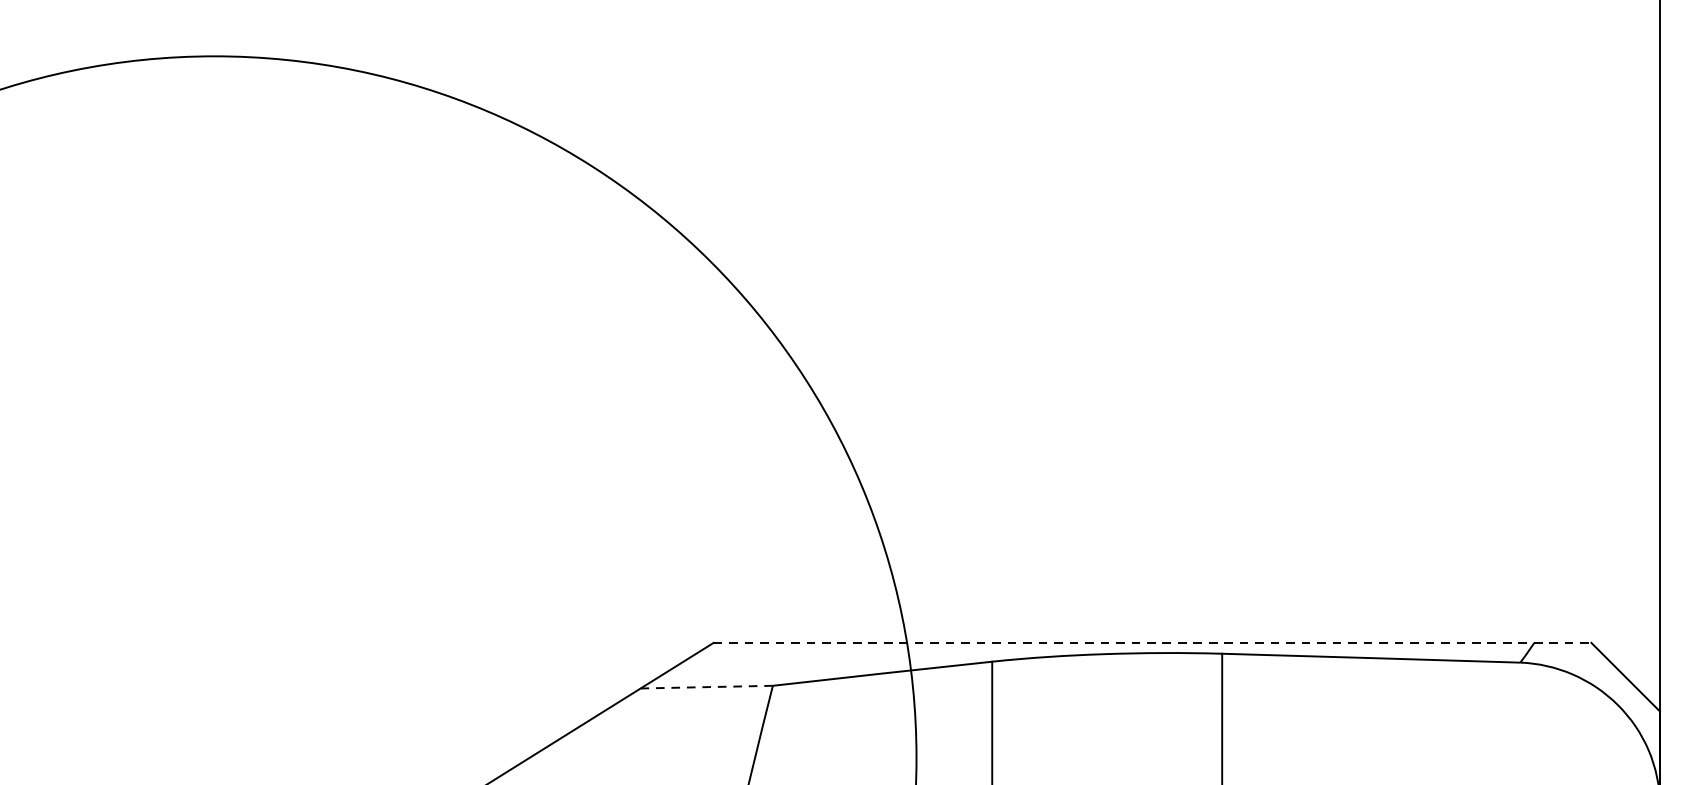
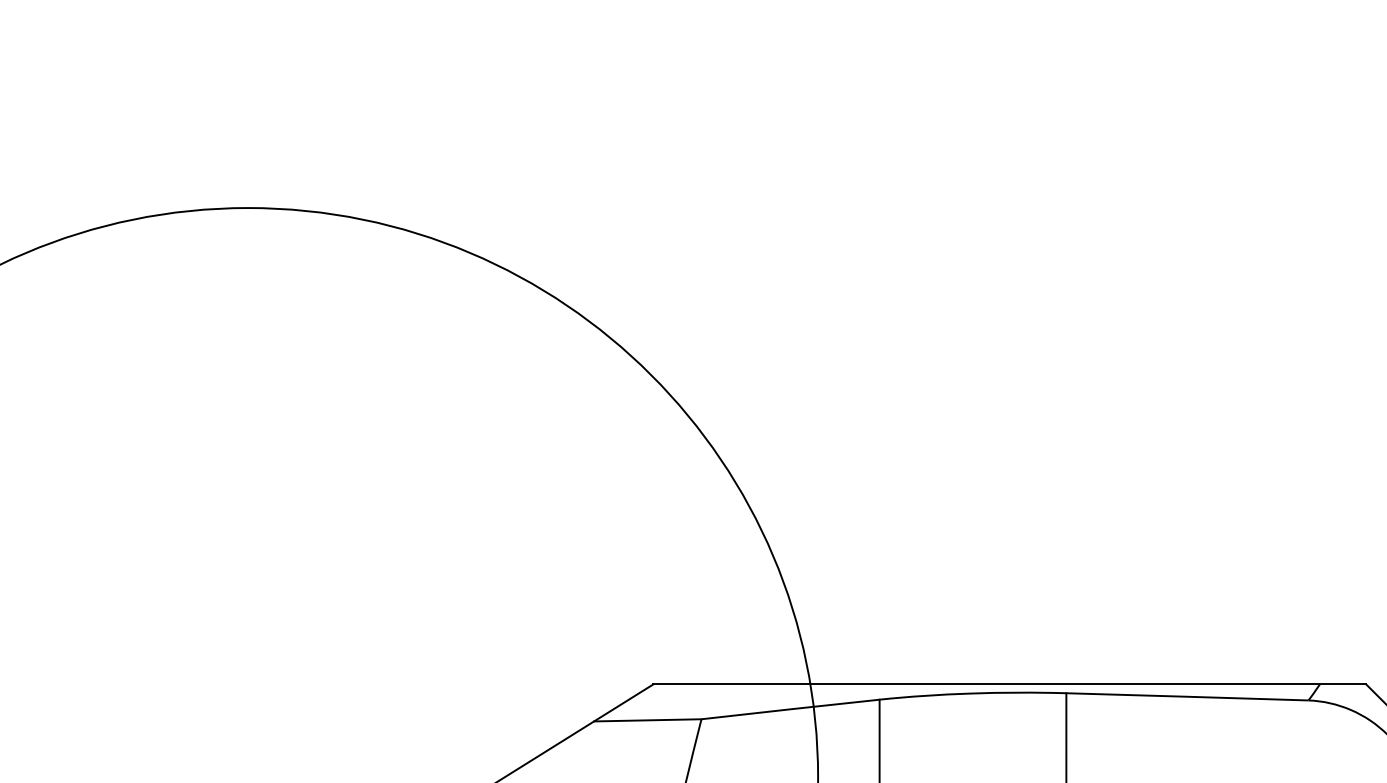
line: (1153, 642) -> (1010, 684), dashed -> solid
line: (706, 687) -> (647, 720), dashed -> solid

